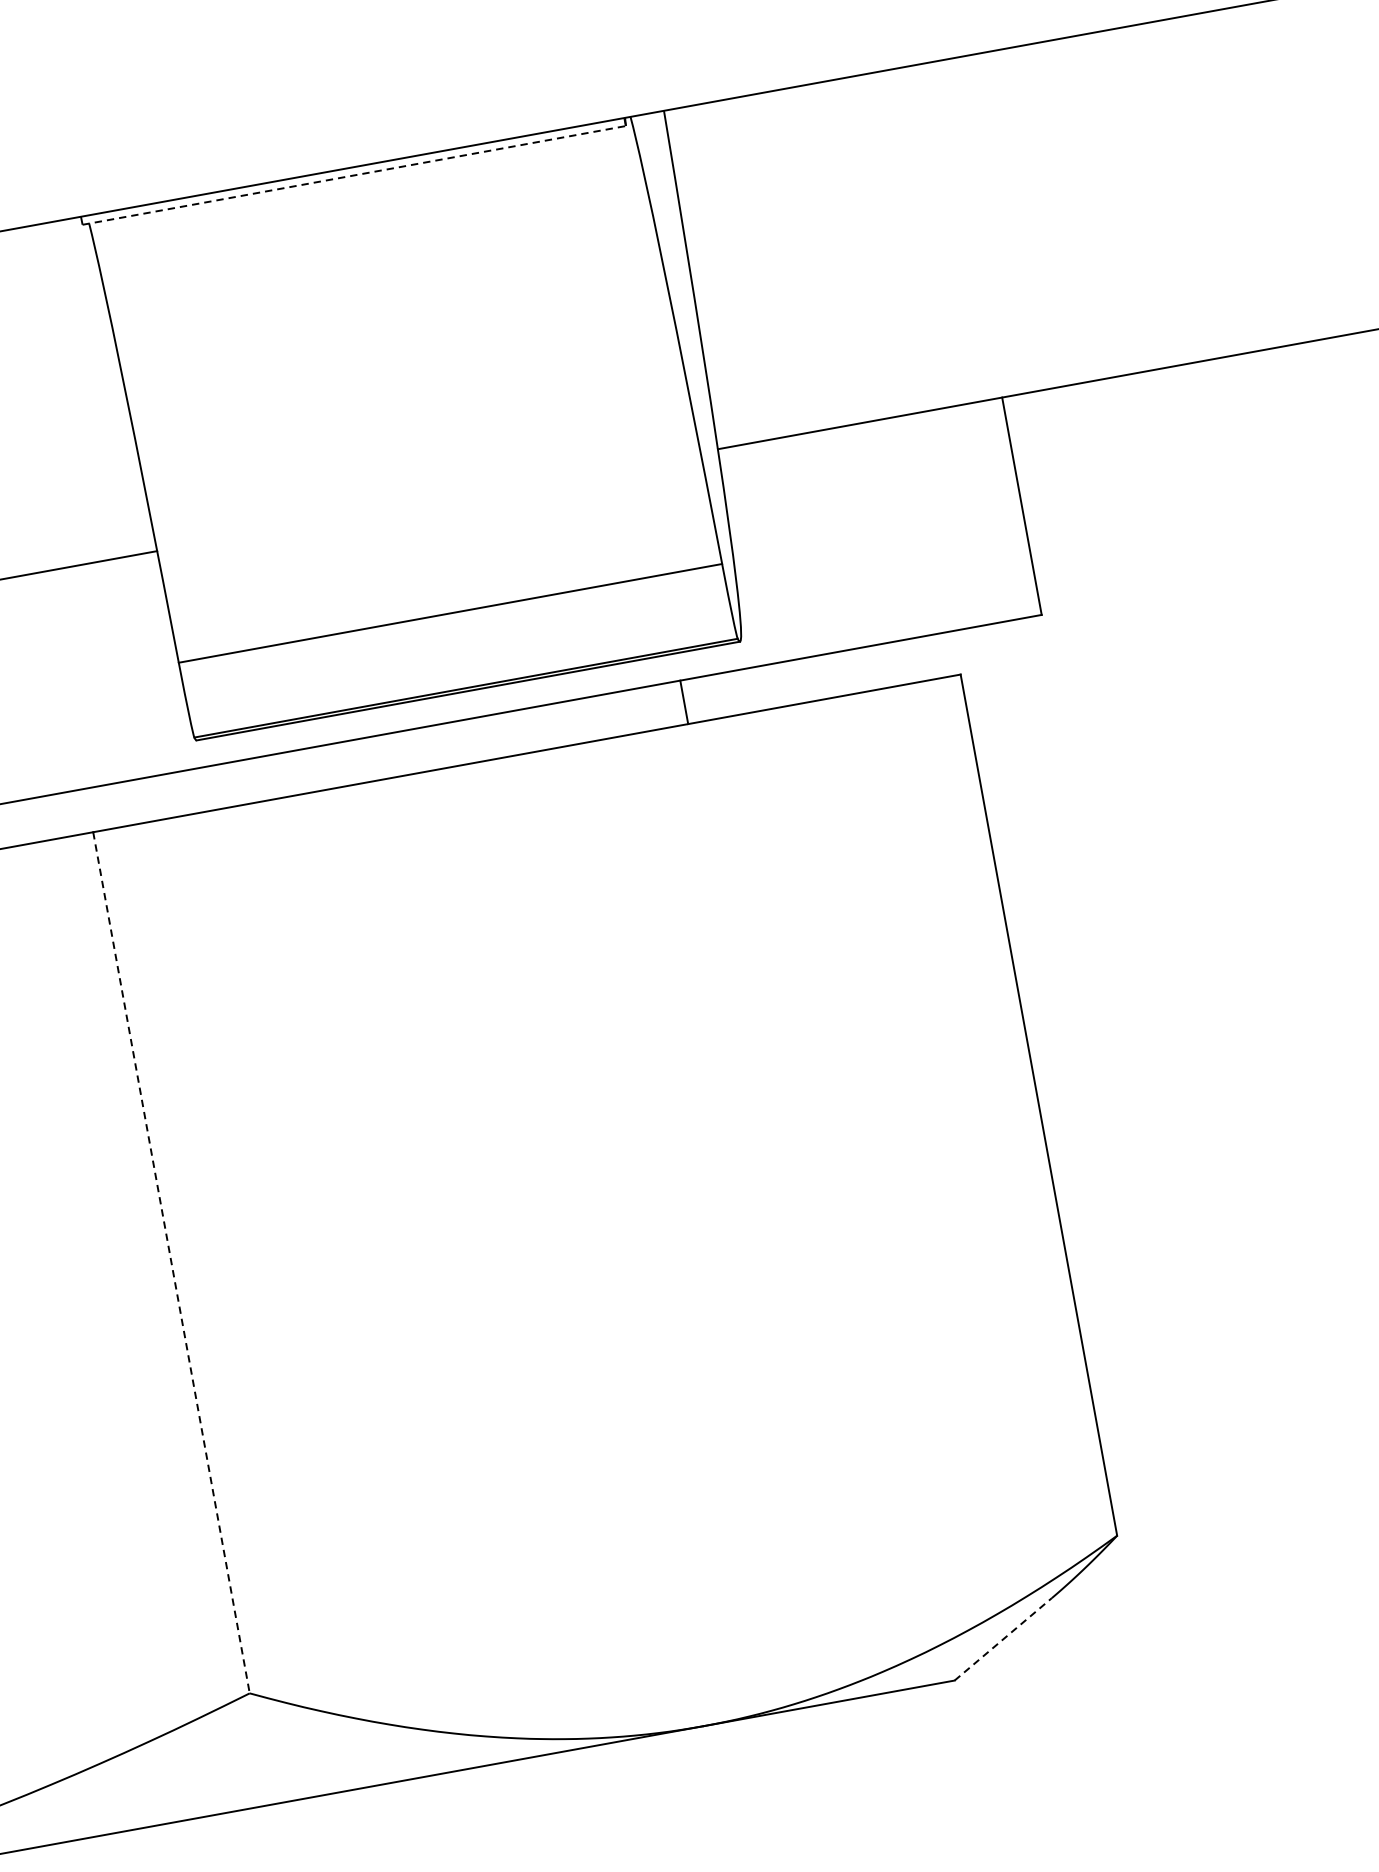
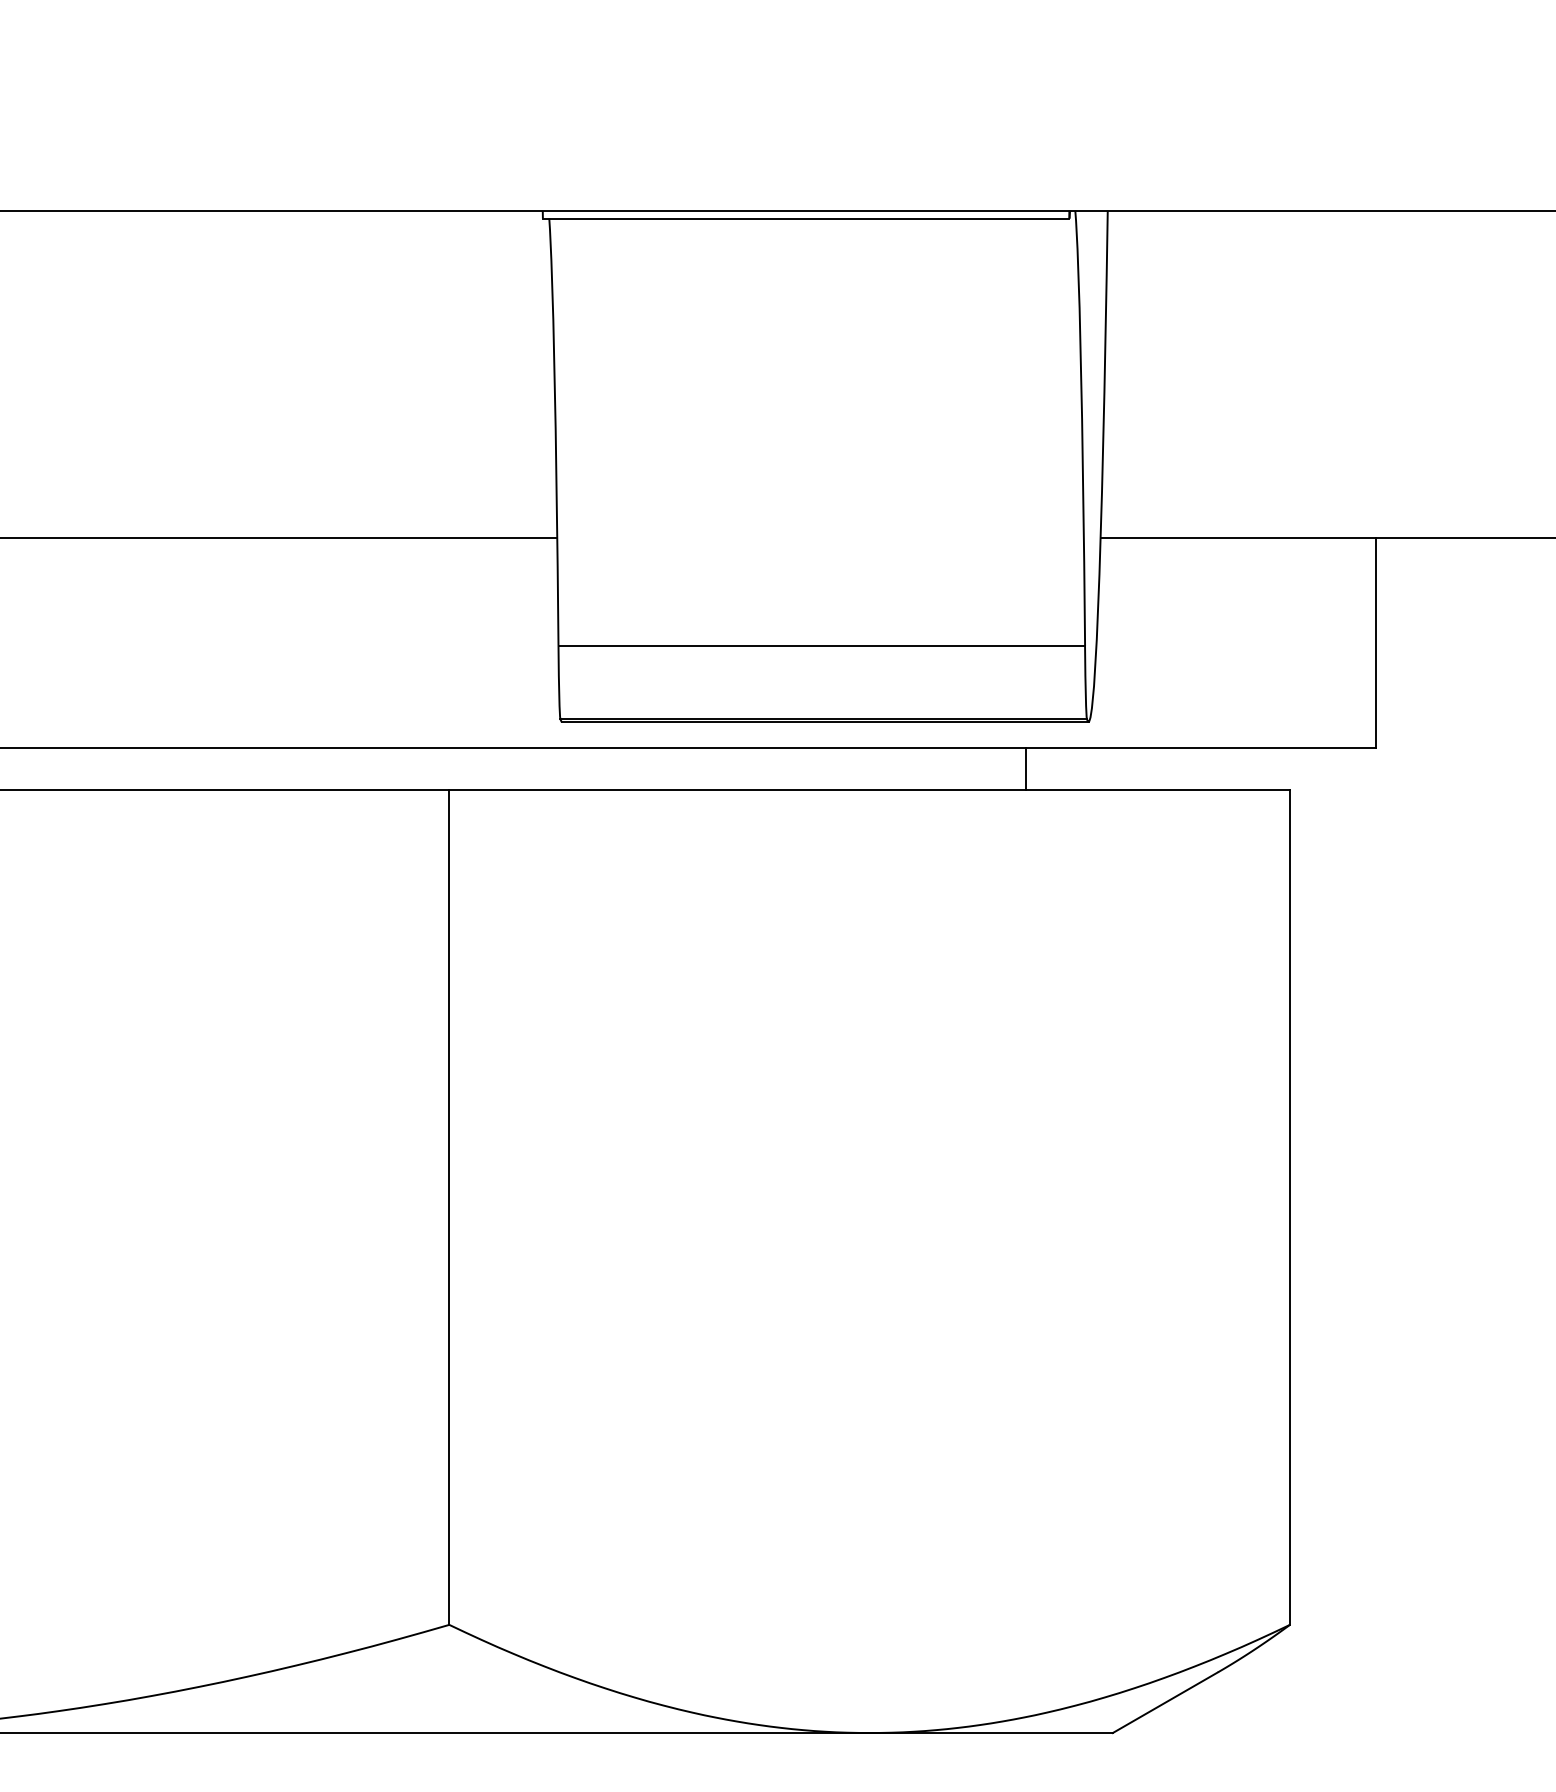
line: (354, 175) -> (806, 218), dashed -> solid
line: (171, 1263) -> (449, 1208), dashed -> solid
line: (1003, 1639) -> (1165, 1702), dashed -> solid

